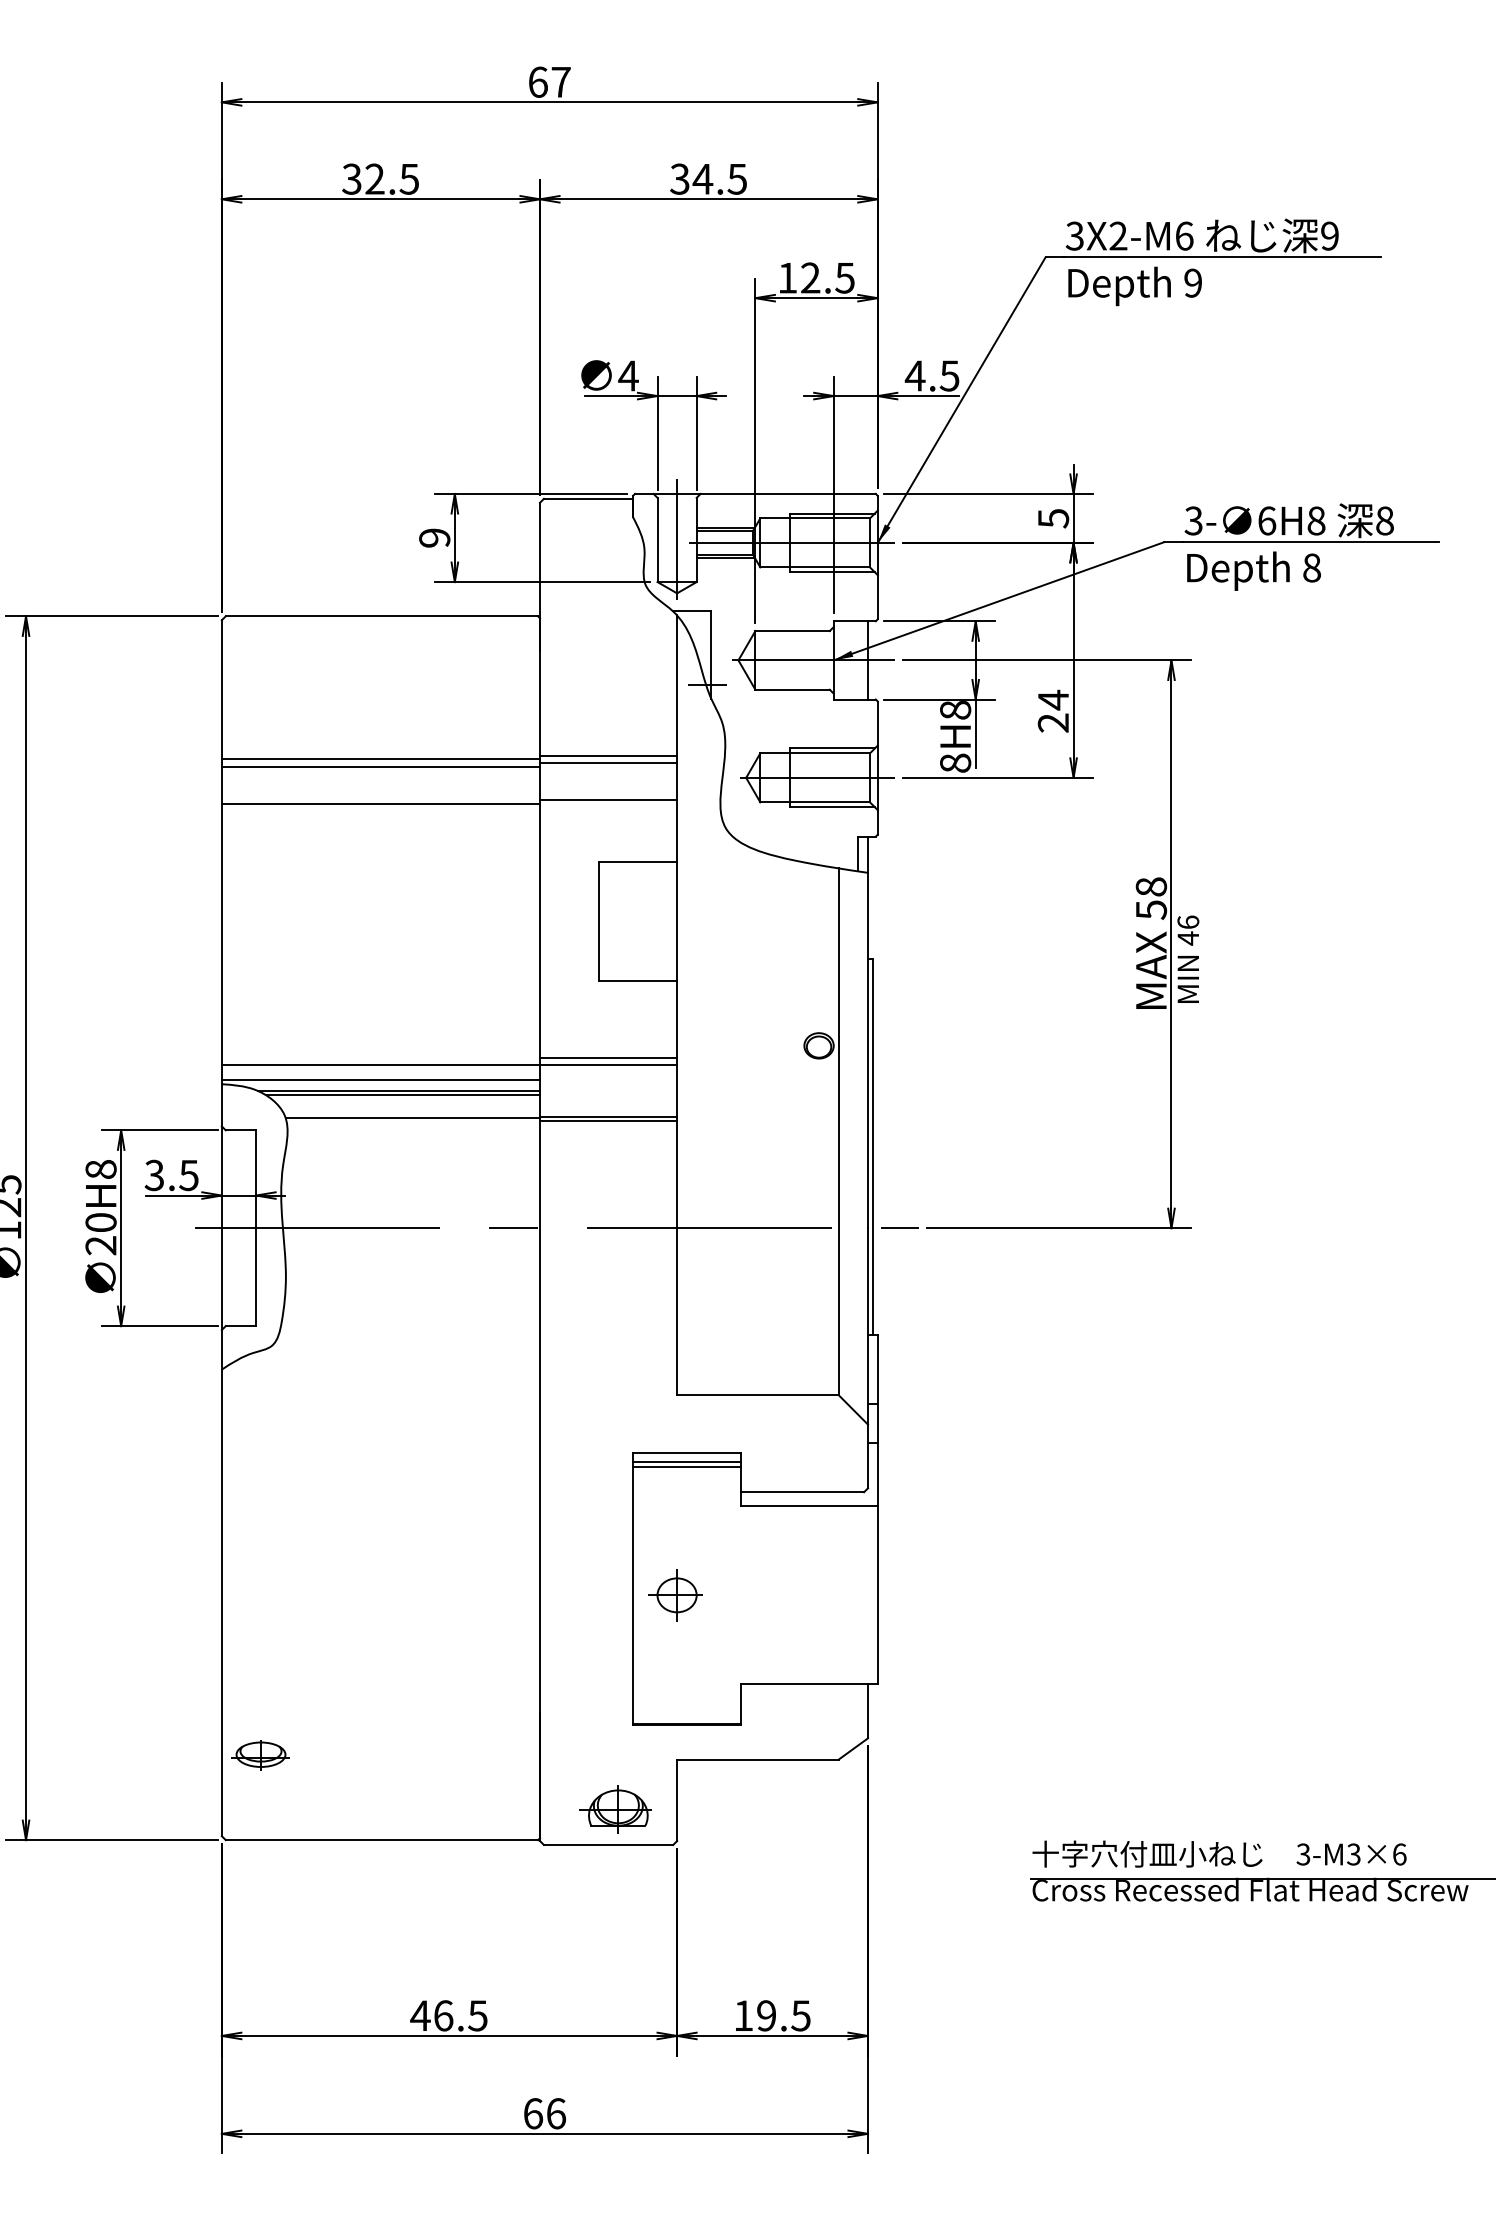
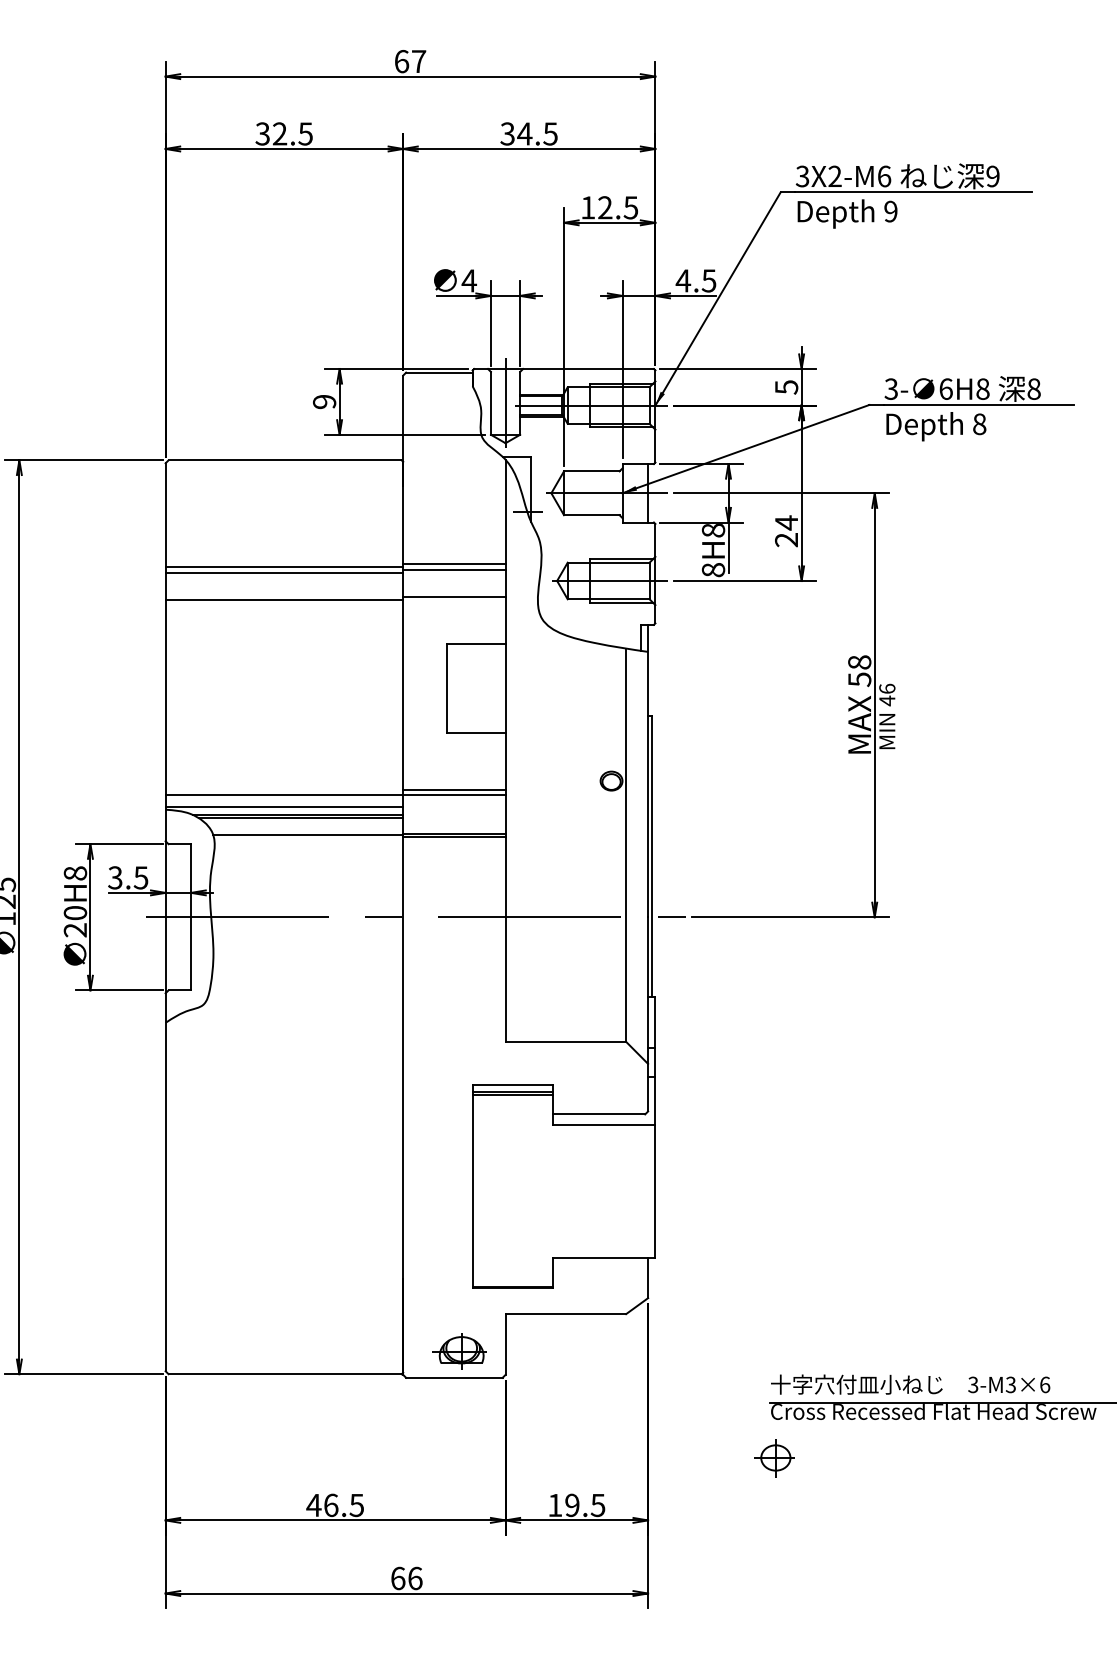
part: (675, 1595) -> (774, 1458), moved
part: (260, 1755) -> (194, 1310), removed

